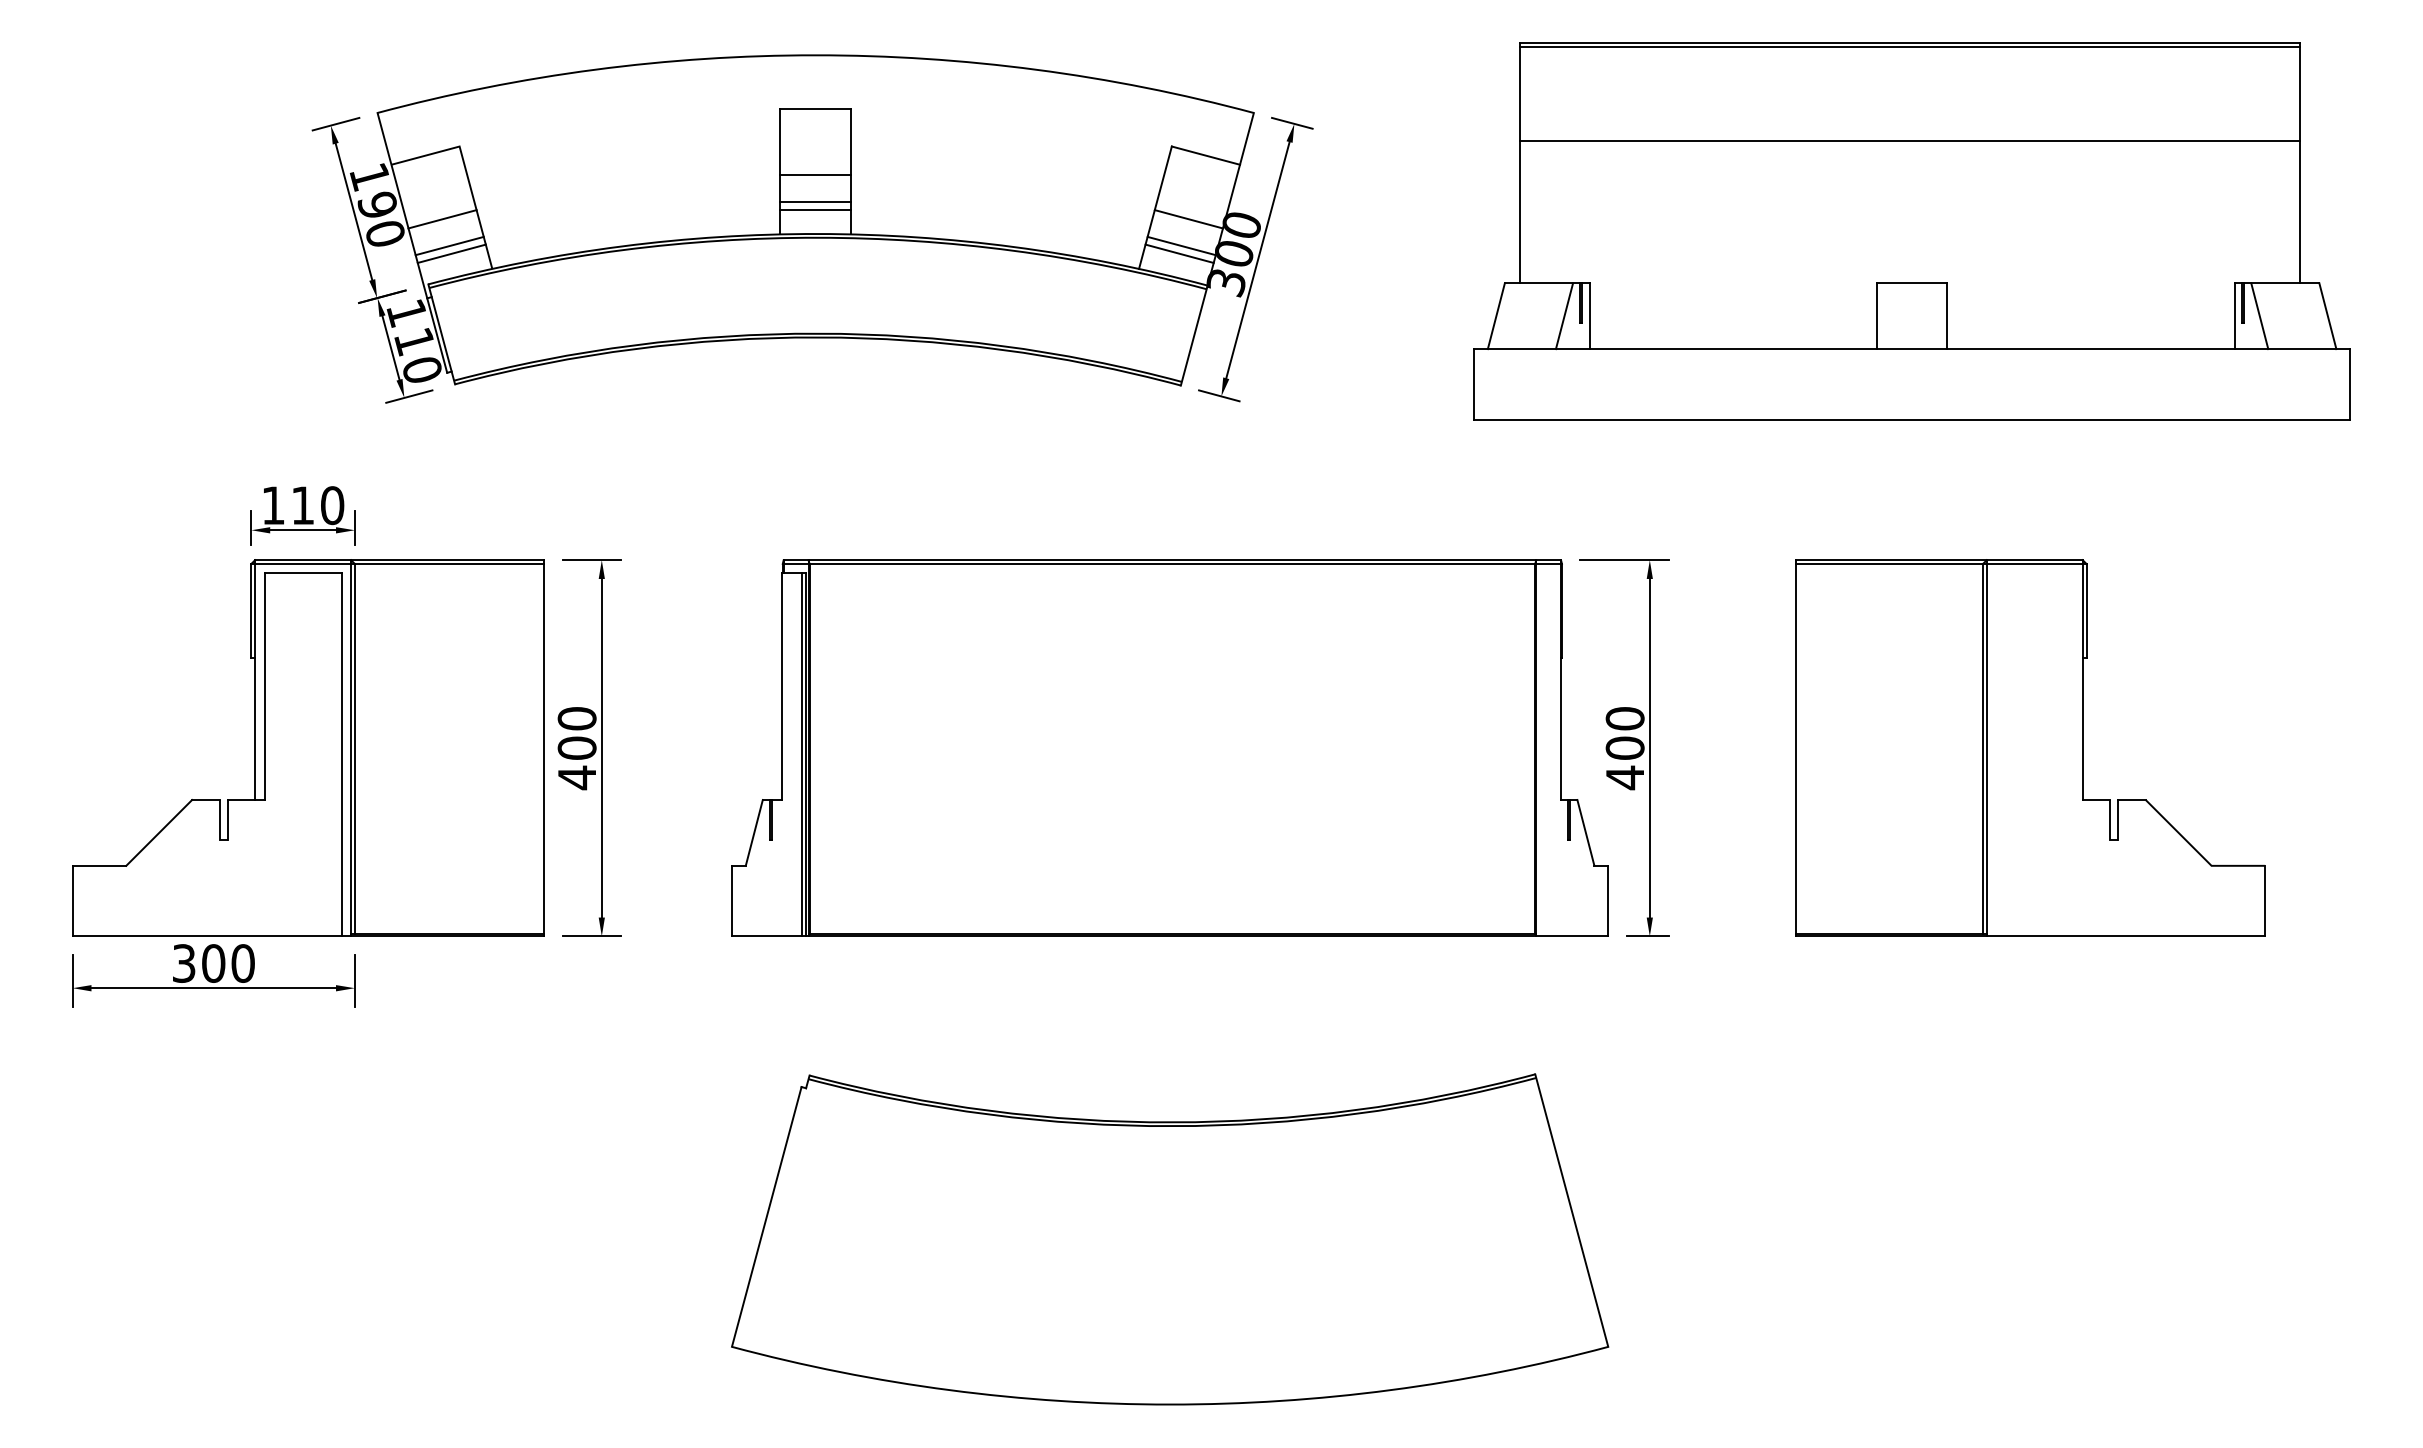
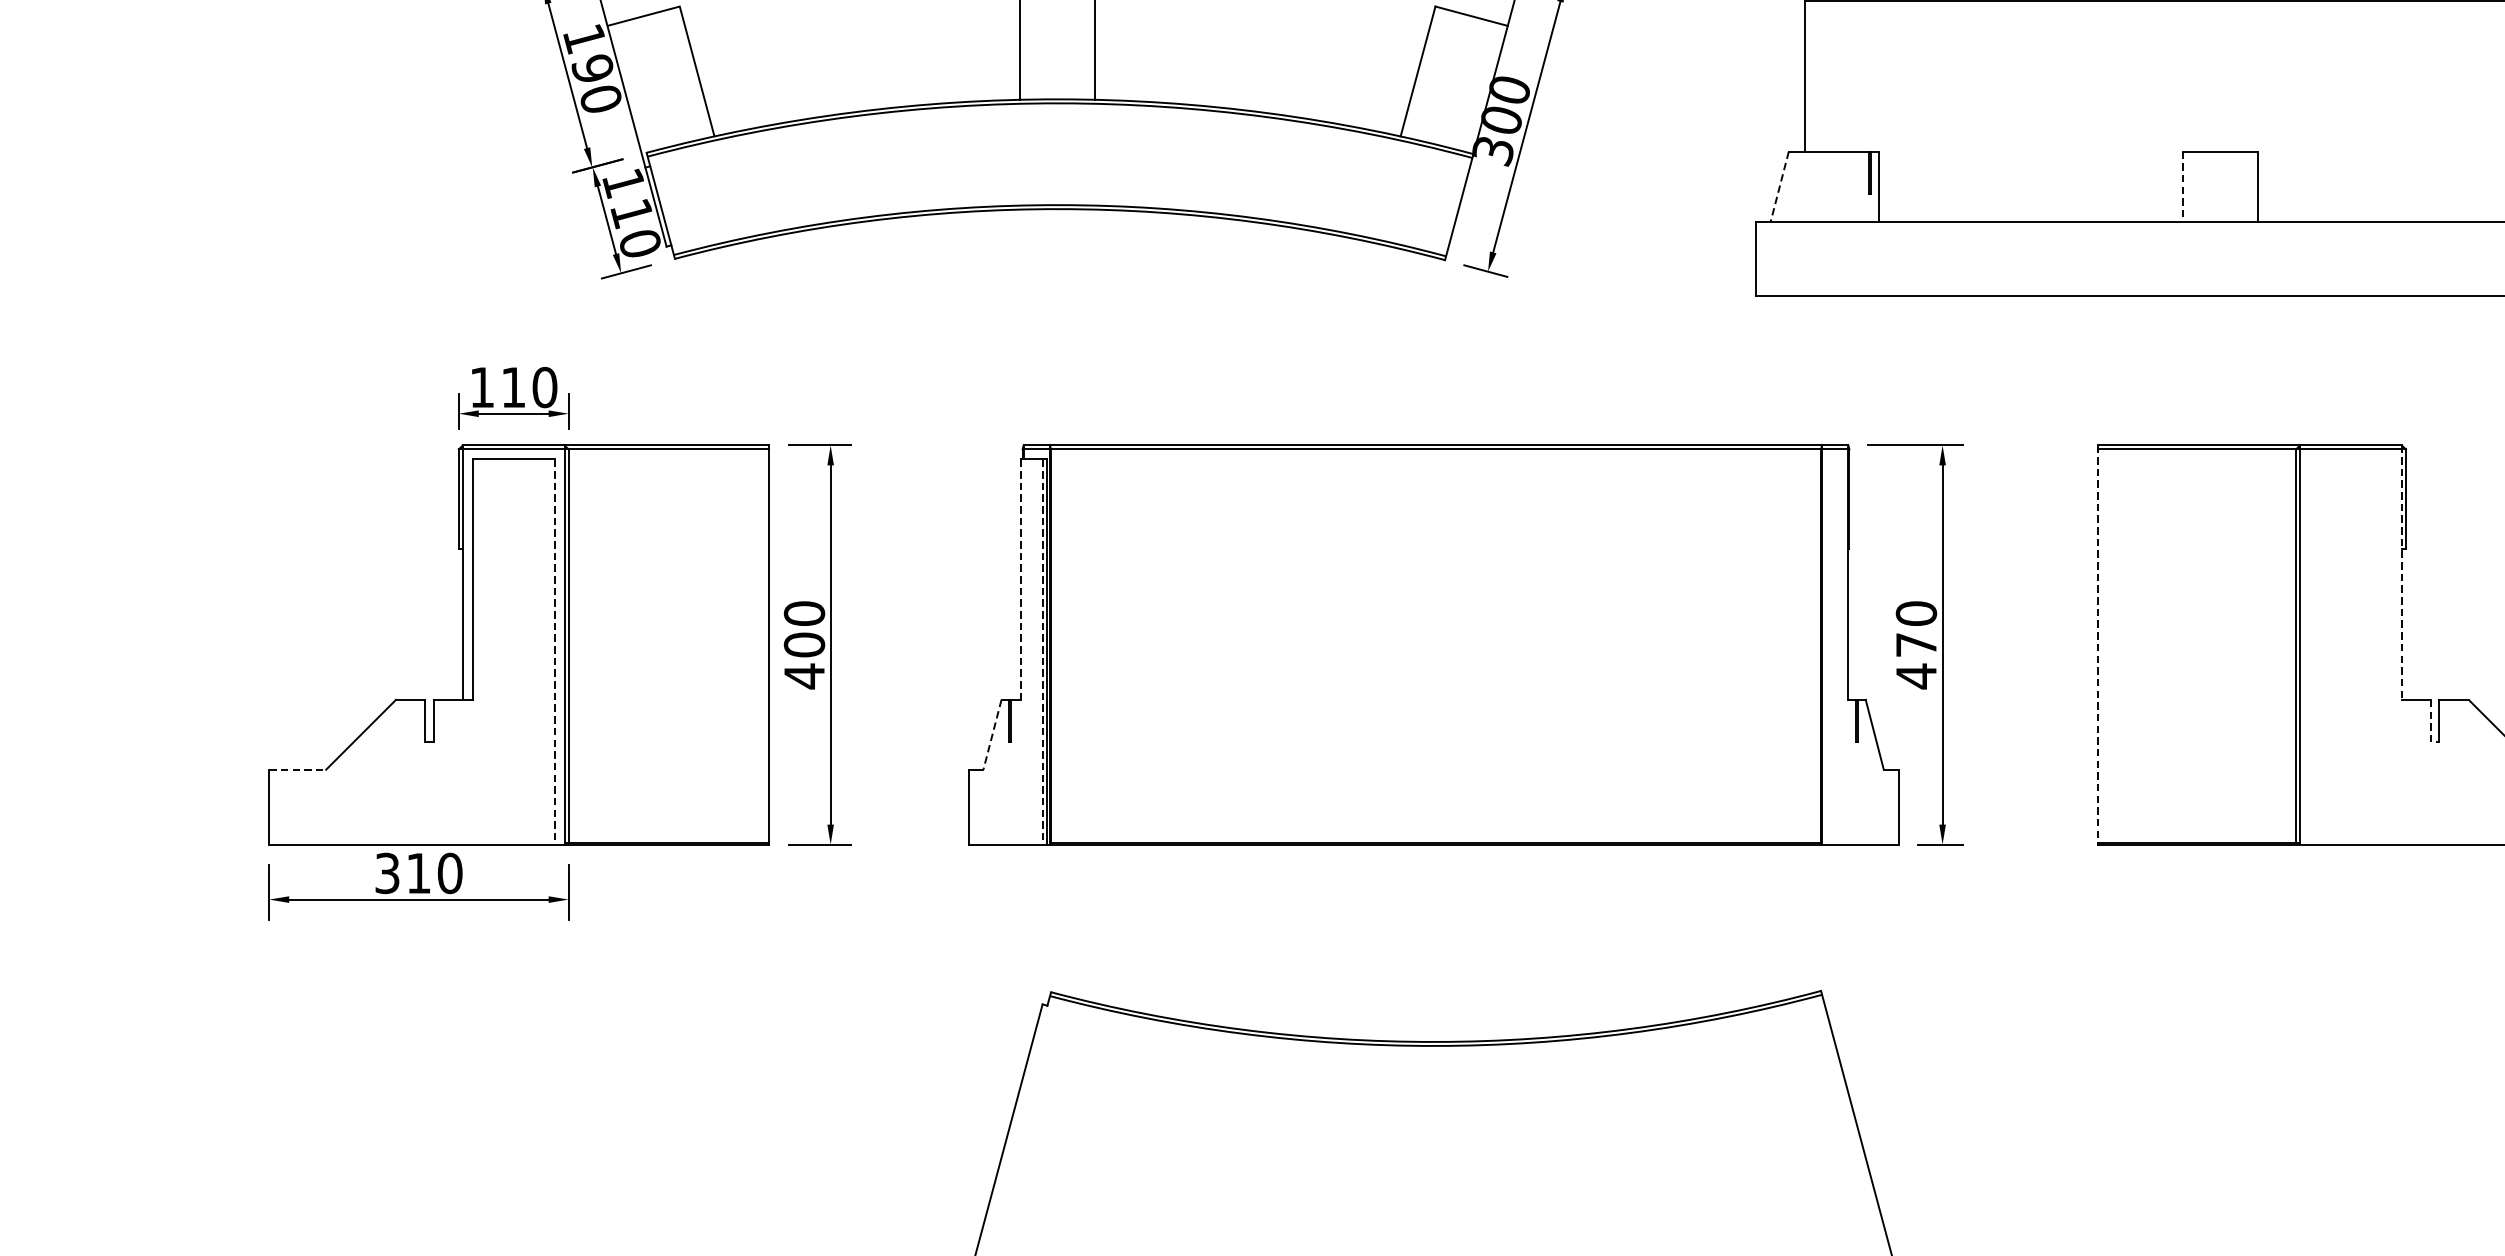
line: (815, 174) -> (1057, 36), removed
line: (815, 202) -> (1057, 65), removed
line: (815, 210) -> (1057, 74), removed
line: (442, 219) -> (661, 83), removed
line: (1188, 219) -> (1453, 83), removed
line: (449, 245) -> (669, 111), removed
line: (1181, 245) -> (1445, 111), removed
line: (451, 253) -> (671, 120), removed
line: (1179, 253) -> (1443, 120), removed
line: (1496, 316) -> (1779, 186), solid -> dashed
line: (1564, 316) -> (1852, 186), removed
line: (1876, 316) -> (2183, 186), solid -> dashed
line: (2082, 680) -> (2401, 573), solid -> dashed
line: (781, 687) -> (1021, 580), solid -> dashed
text: (1624, 747) -> (1915, 644), 400 -> 470
line: (1796, 748) -> (2098, 645), solid -> dashed
line: (341, 754) -> (554, 651), solid -> dashed
line: (801, 754) -> (1042, 651), solid -> dashed
line: (2110, 824) -> (2431, 725), solid -> dashed
line: (754, 833) -> (992, 735), solid -> dashed
line: (99, 865) -> (297, 769), solid -> dashed
text: (213, 963) -> (418, 873), 300 -> 310

